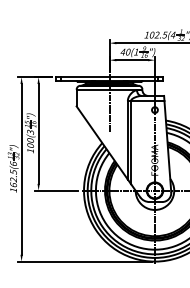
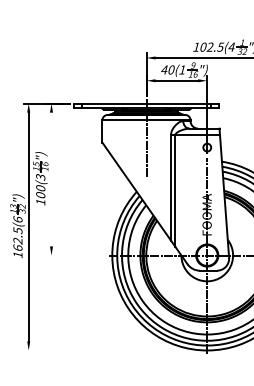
line: (38, 133) -> (51, 178), removed
line: (56, 190) -> (75, 255), removed
line: (84, 261) -> (112, 350), removed

